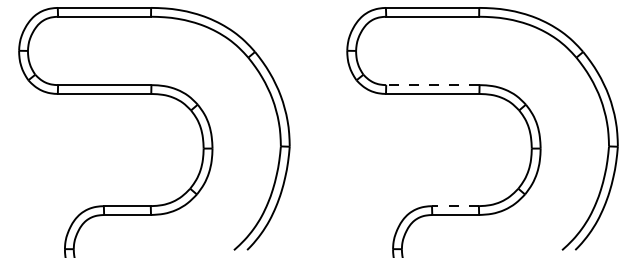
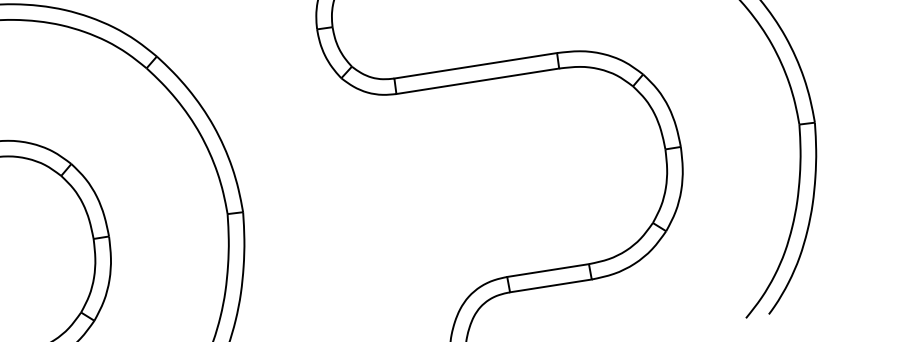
line: (432, 85) -> (475, 66), dashed -> solid
line: (454, 206) -> (546, 271), dashed -> solid

